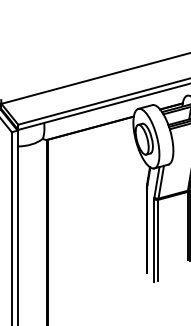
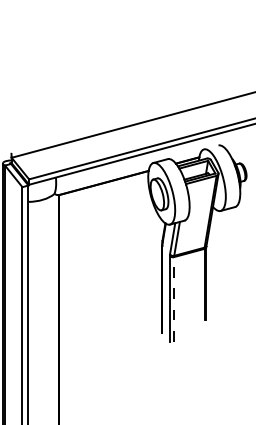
line: (158, 239) -> (174, 298), solid -> dashed

